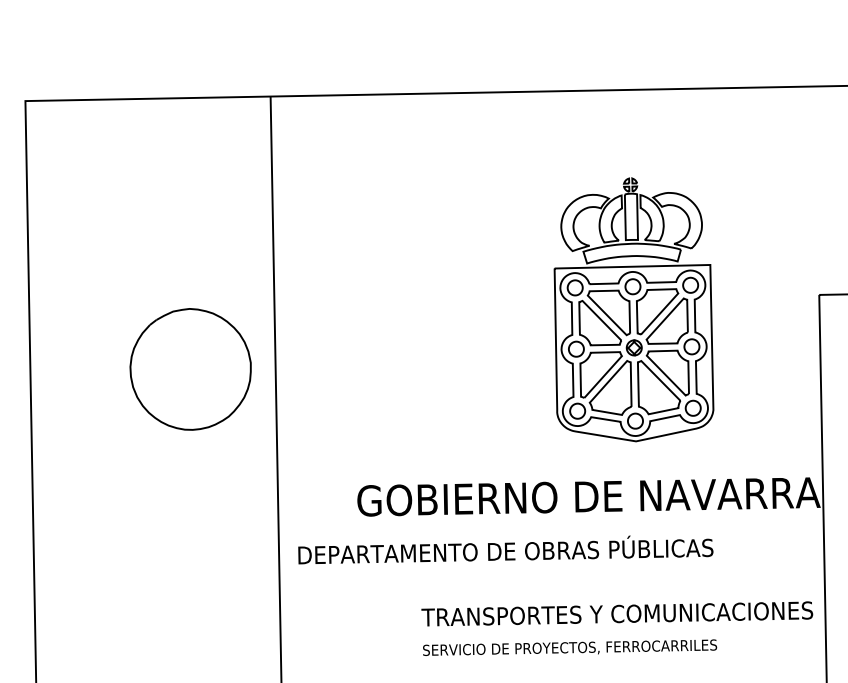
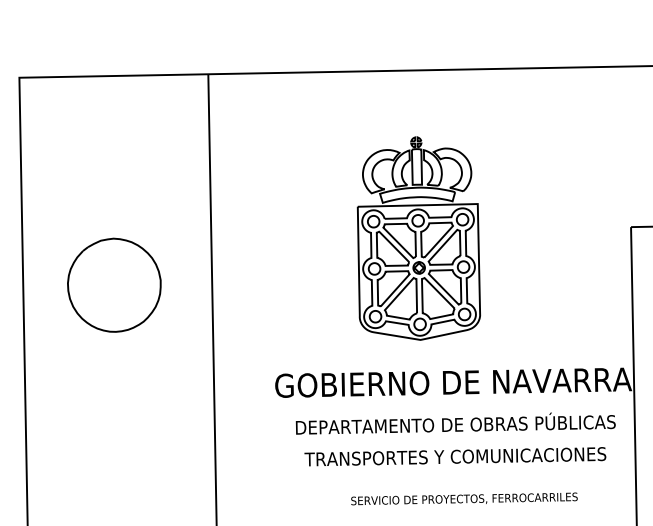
part: (633, 309) -> (418, 238), moved
part: (190, 369) -> (114, 285), moved
text: (505, 549) -> (455, 423), moved
text: (617, 613) -> (455, 456), moved
text: (570, 647) -> (464, 498), moved

